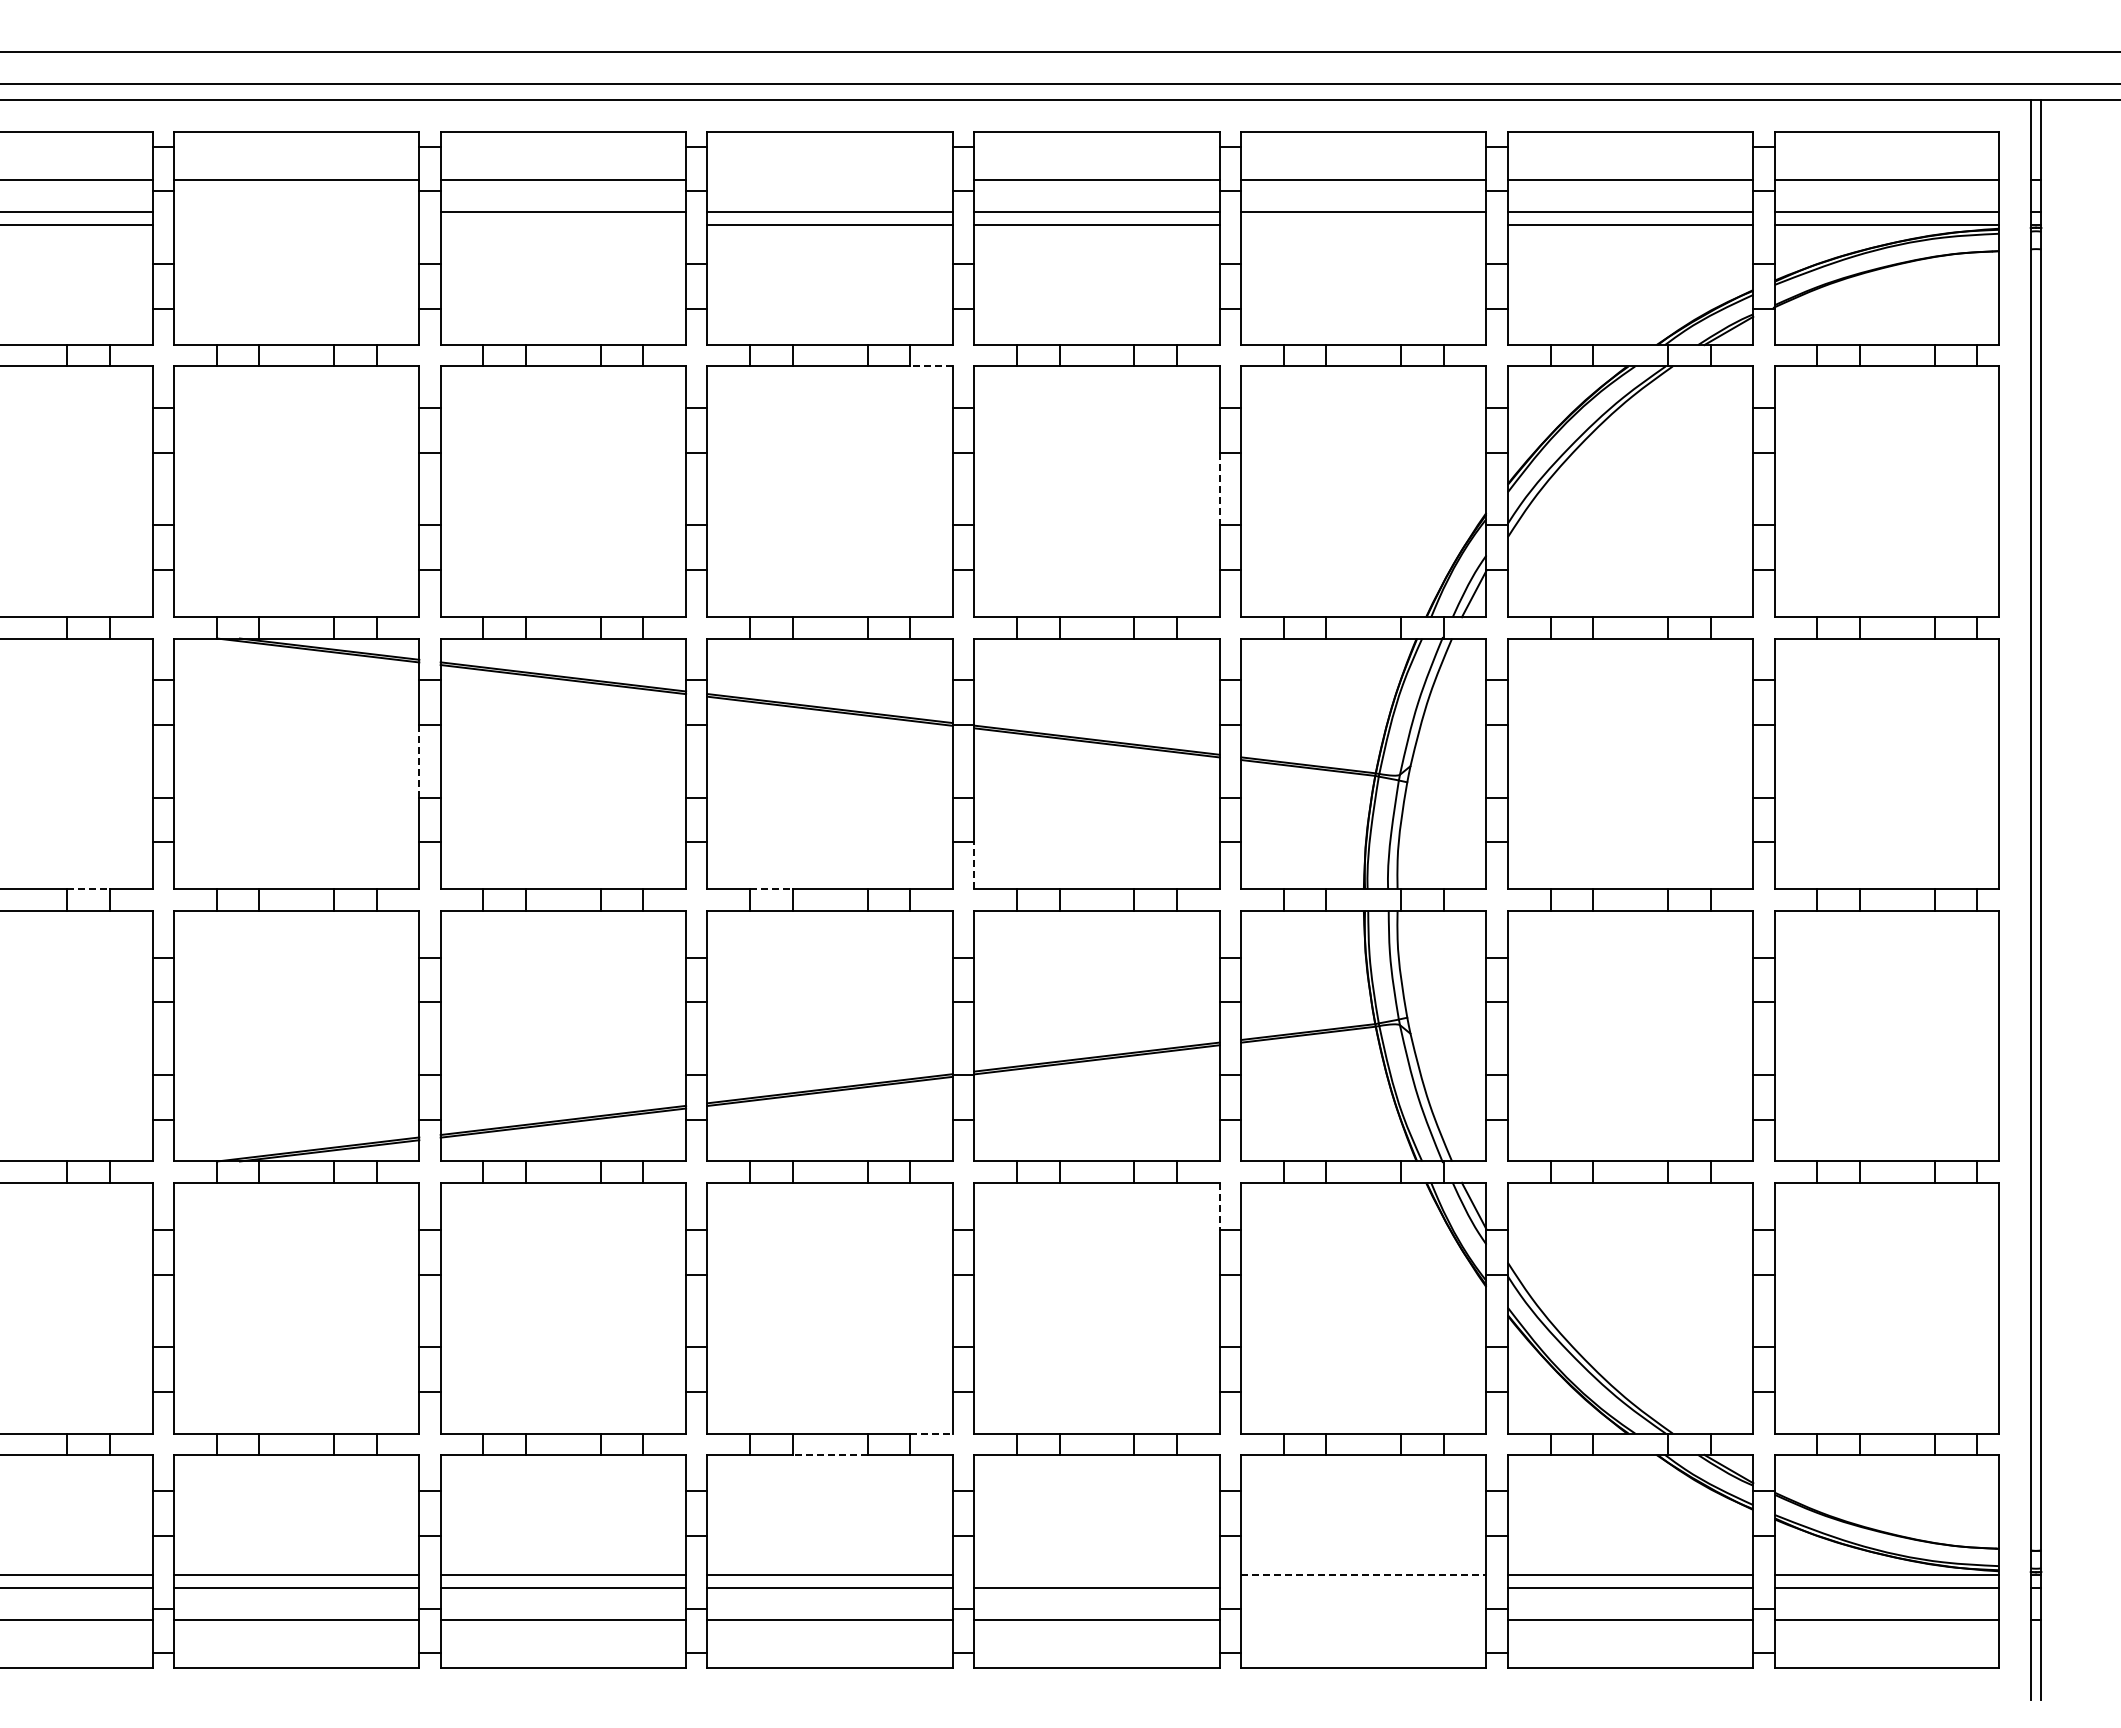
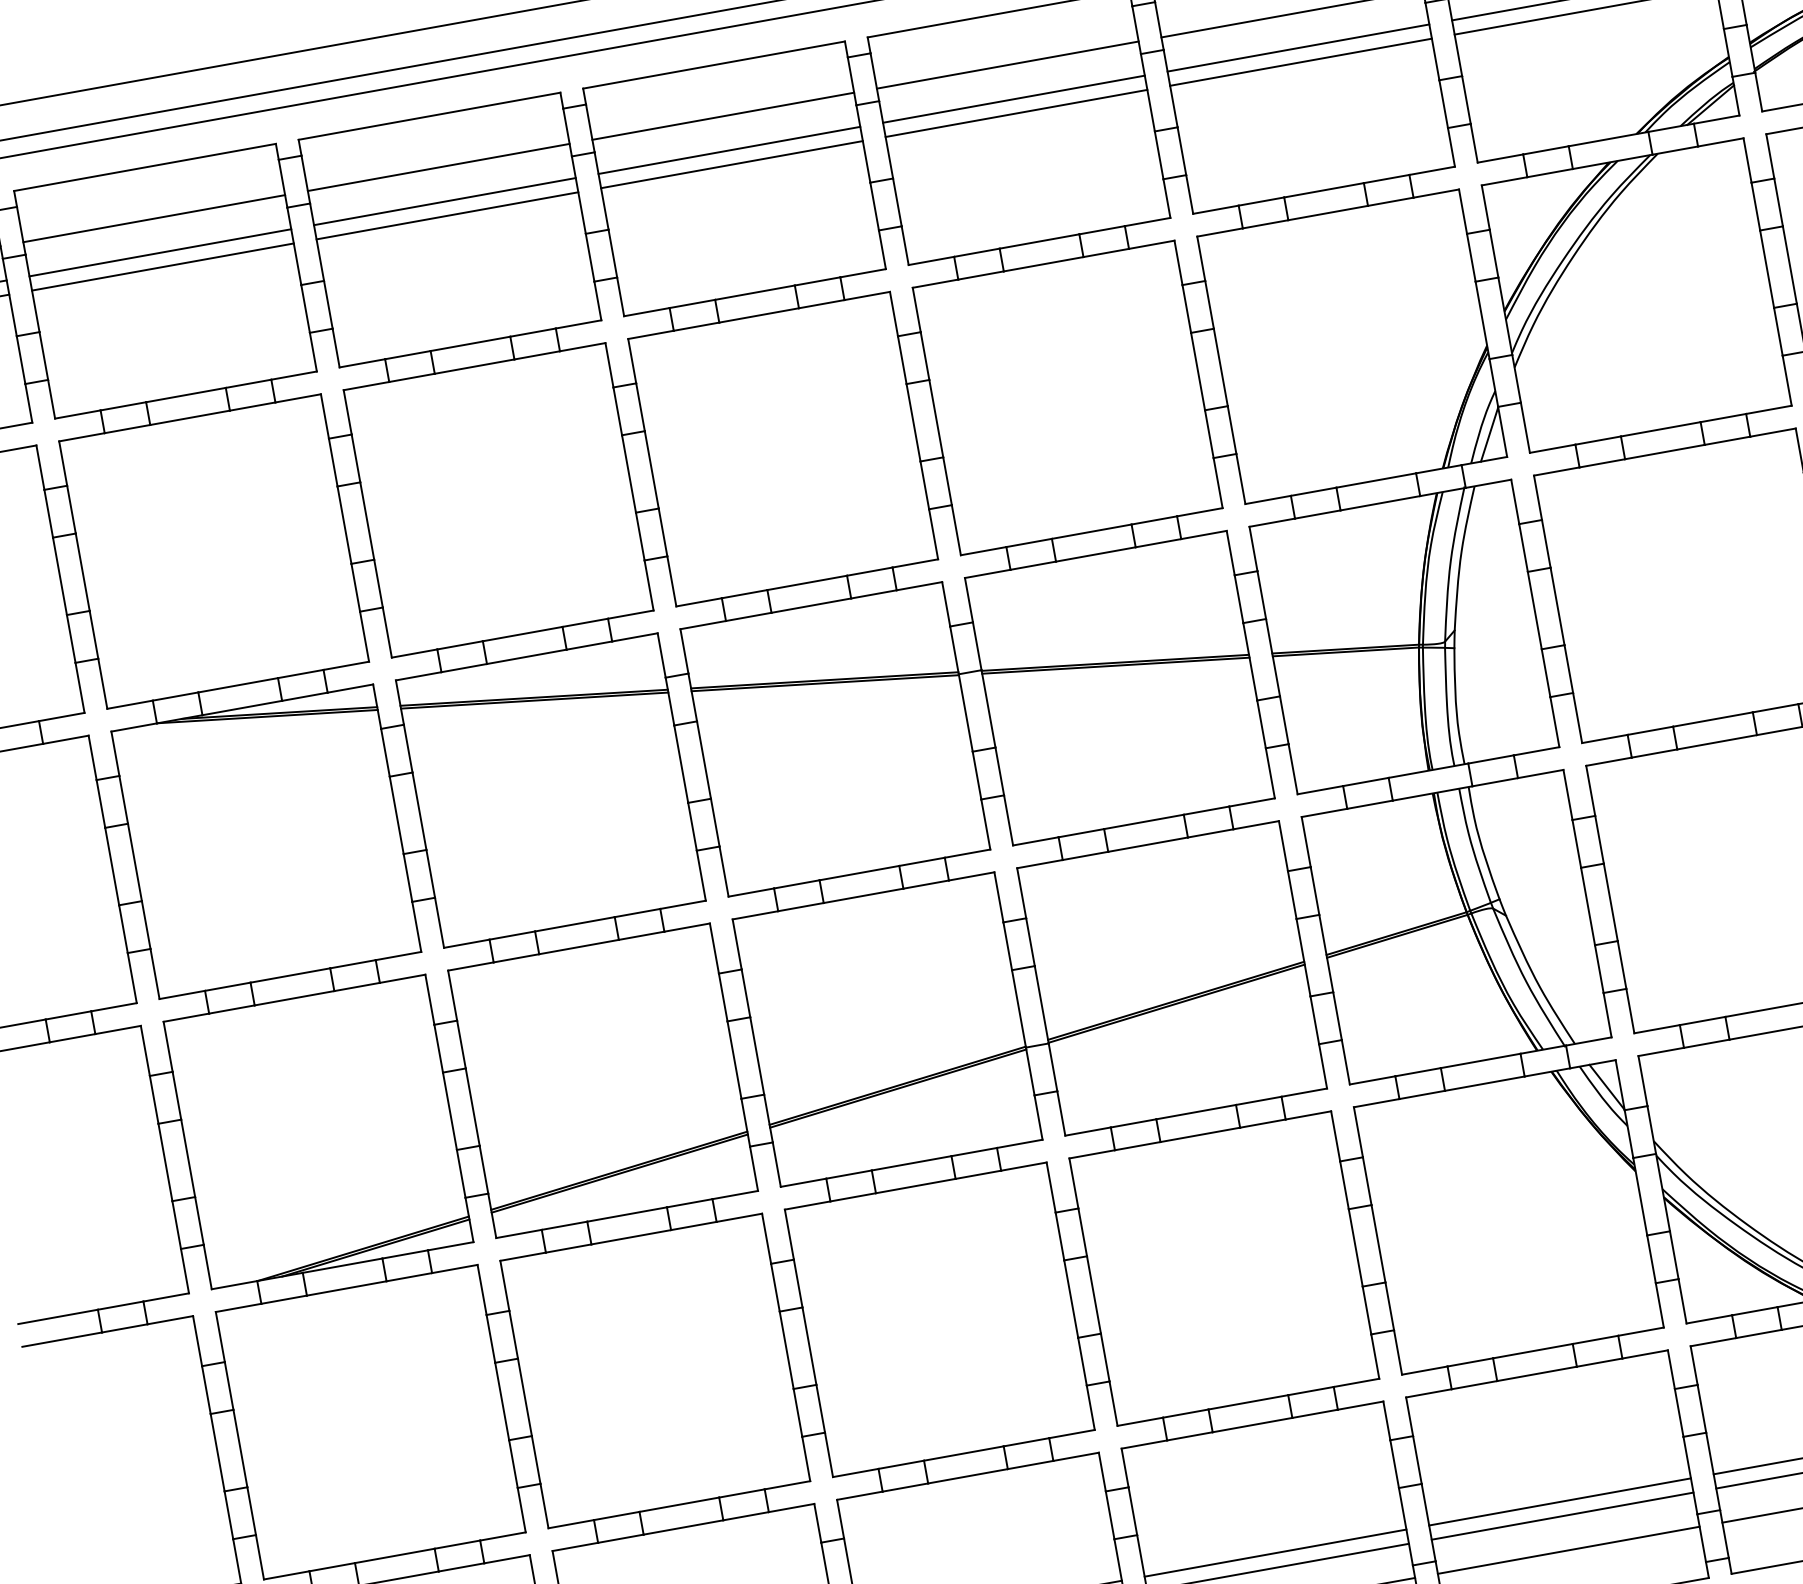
line: (829, 179) -> (722, 116), added
line: (296, 211) -> (160, 252), added
line: (296, 225) -> (162, 267), added
line: (563, 225) -> (447, 216), added
line: (1363, 225) -> (1300, 62), added
line: (931, 366) -> (867, 296), dashed -> solid
line: (1219, 489) -> (1197, 371), dashed -> solid
line: (419, 761) -> (396, 815), dashed -> solid
line: (974, 865) -> (1008, 819), dashed -> solid
line: (89, 889) -> (69, 1015), dashed -> solid
line: (771, 889) -> (796, 884), dashed -> solid
line: (1219, 1206) -> (1335, 1136), dashed -> solid
line: (932, 1433) -> (1072, 1433), dashed -> solid
line: (829, 1454) -> (967, 1475), dashed -> solid
line: (1096, 1574) -> (1274, 1552), added
line: (1363, 1574) -> (1559, 1501), dashed -> solid
line: (1363, 1588) -> (1562, 1516), added
line: (1363, 1620) -> (1568, 1550), added

